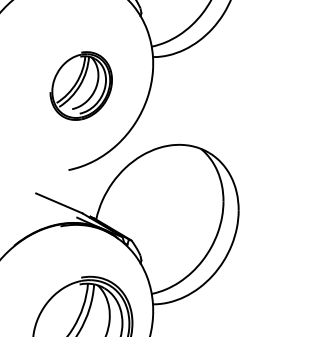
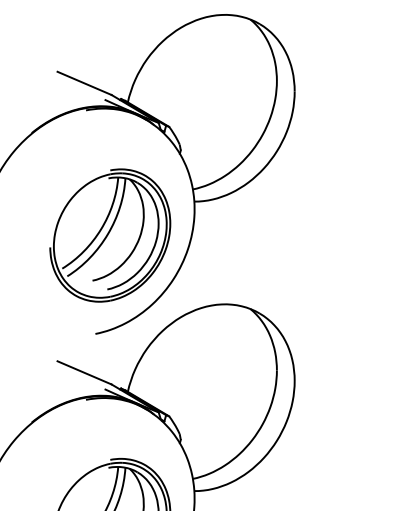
part: (81, 86) -> (110, 235), size x1.67

